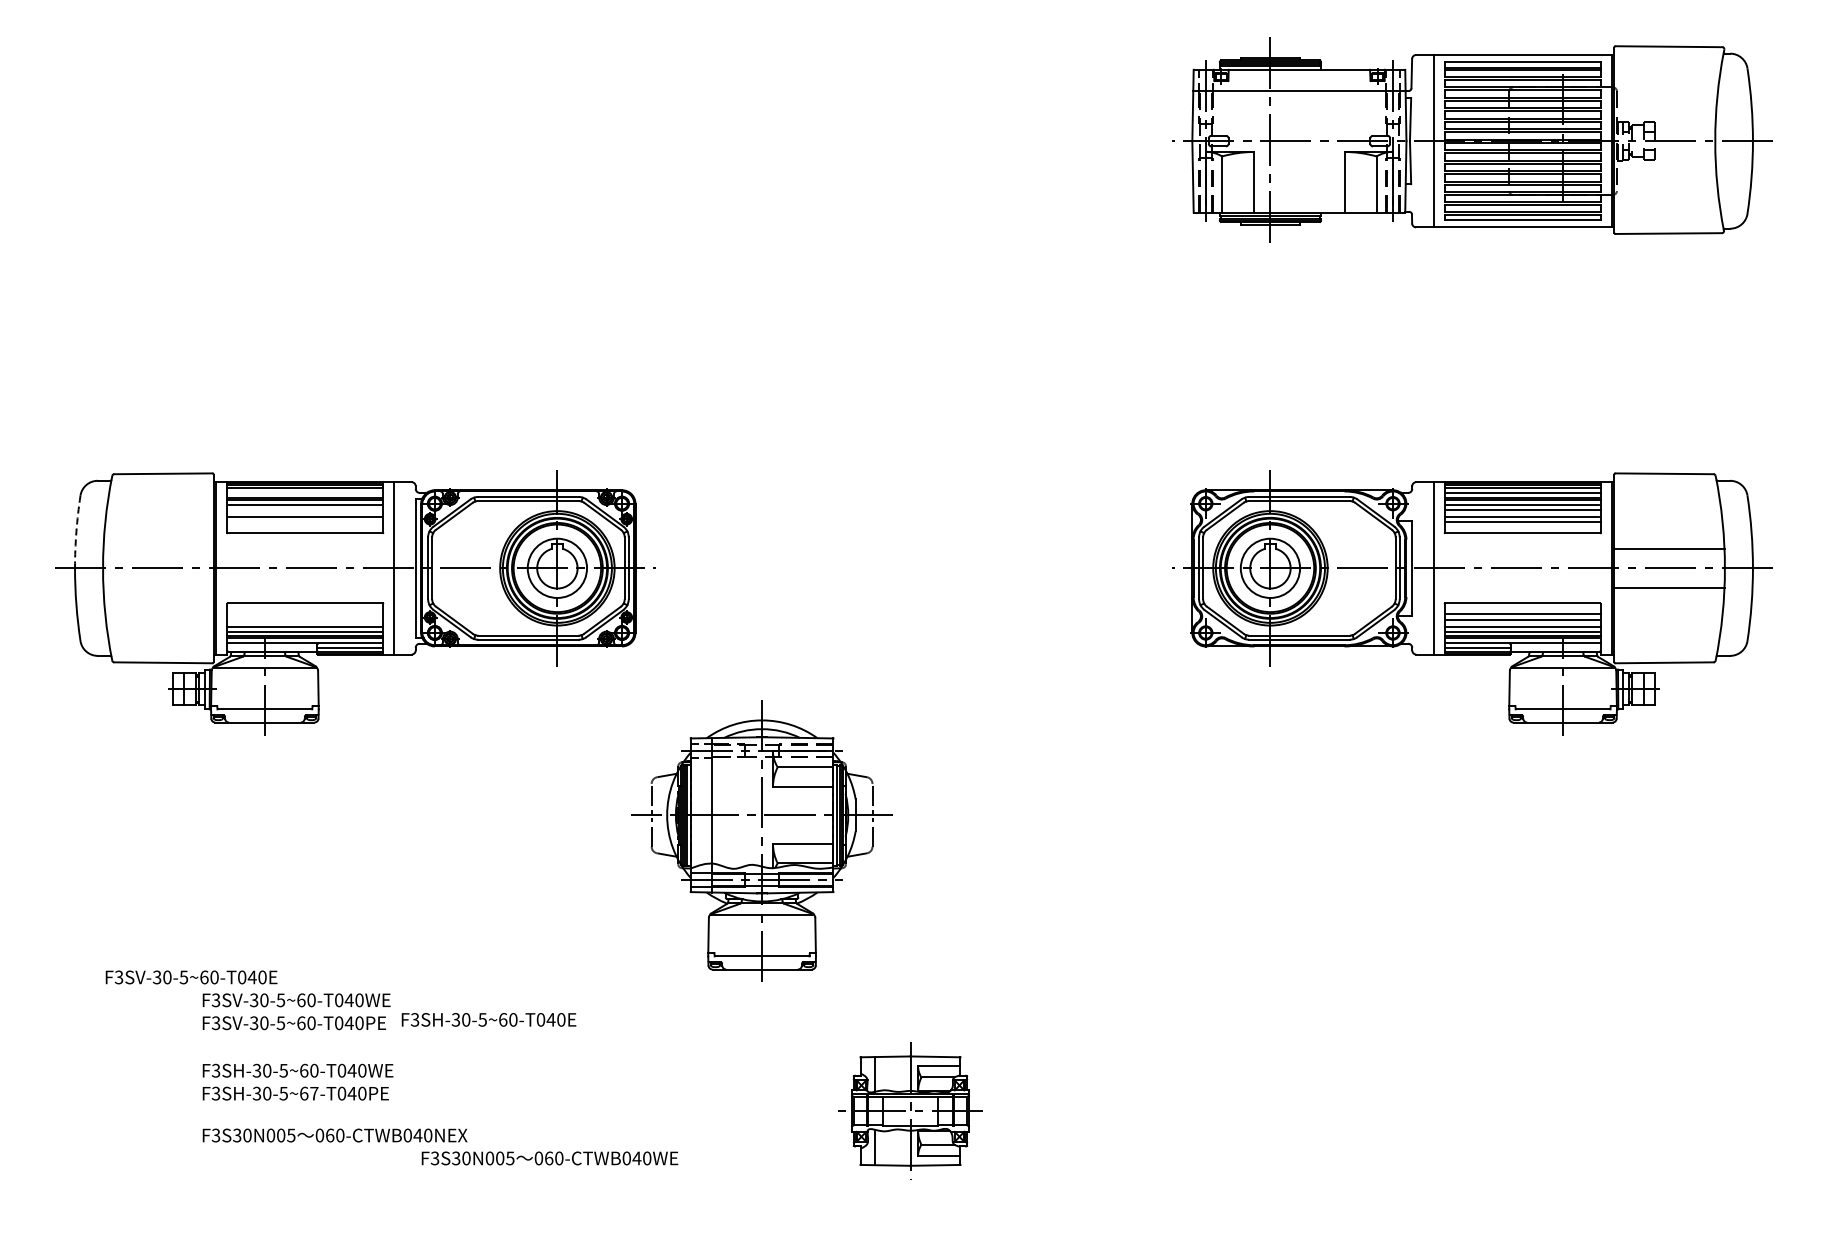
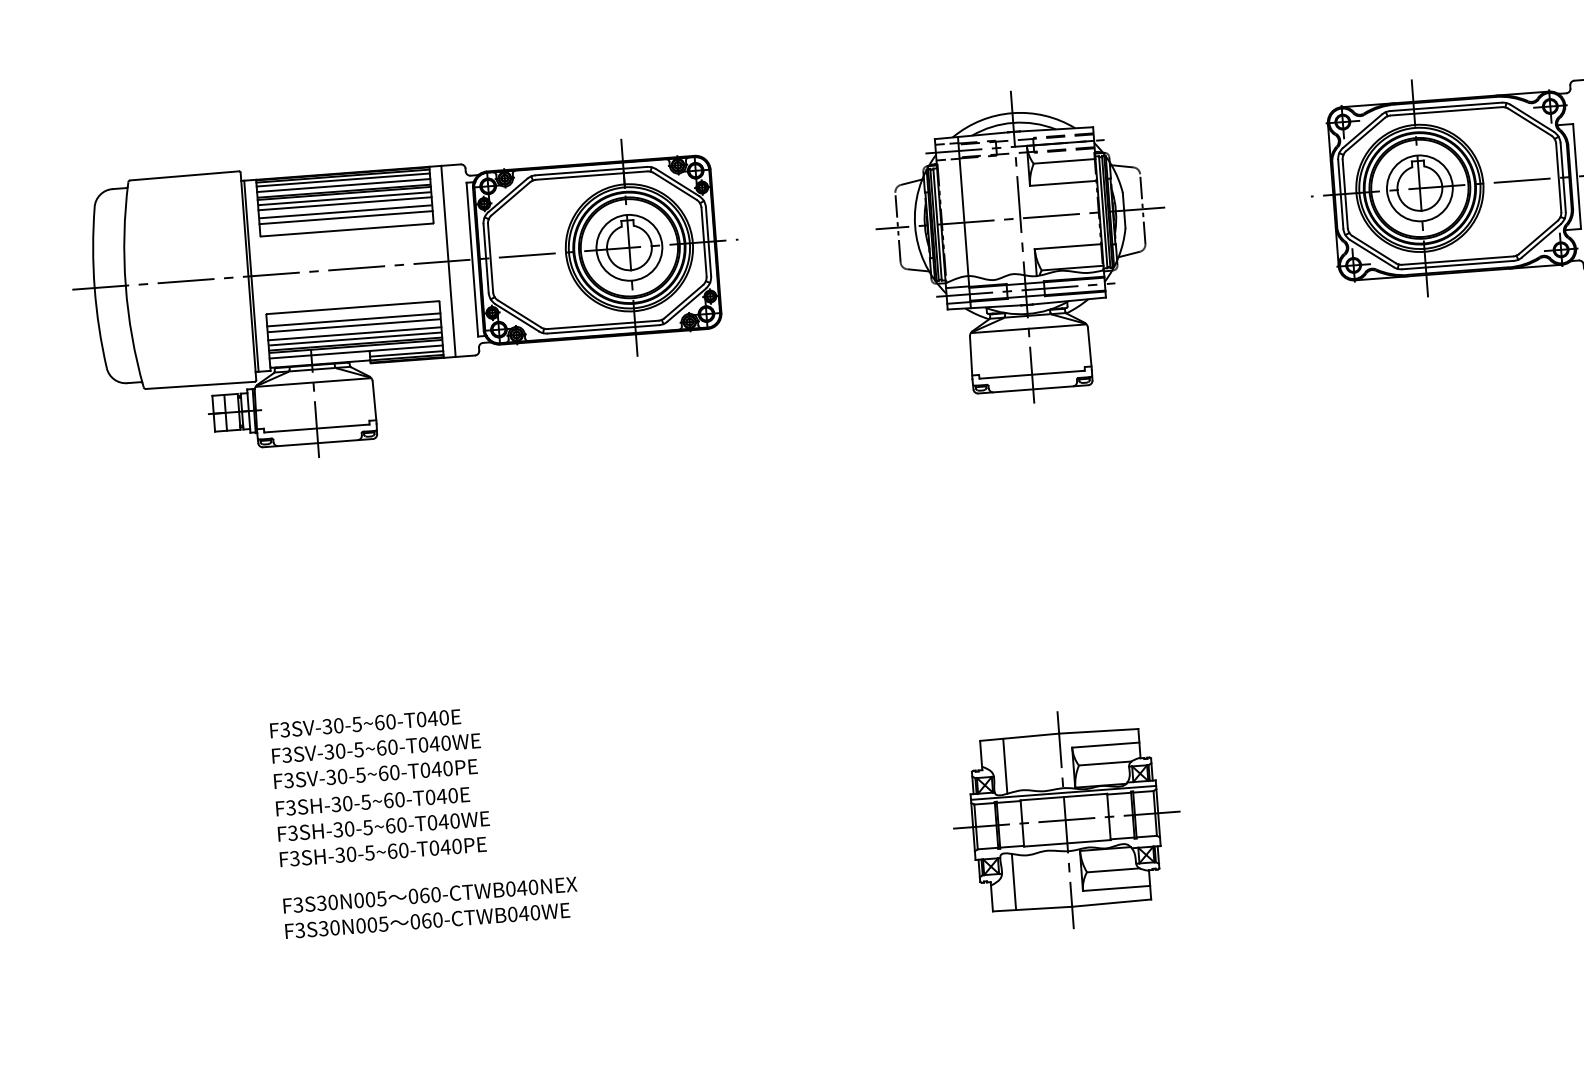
line: (305, 493) -> (343, 185), added
line: (305, 509) -> (345, 203), added
line: (305, 522) -> (346, 218), added
arc: (76, 531) -> (93, 247), dashed -> solid
line: (305, 614) -> (354, 319), added
line: (305, 619) -> (354, 325), added
part: (761, 840) -> (1021, 246), moved
text: (191, 977) -> (365, 723), moved
text: (488, 1019) -> (372, 801), moved
text: (314, 1093) -> (403, 850), F3SH-30-5~67-T040PE -> F3SH-30-5~60-T040PE
part: (911, 1110) -> (1067, 819), size x1.43
text: (549, 1158) -> (427, 920), moved

